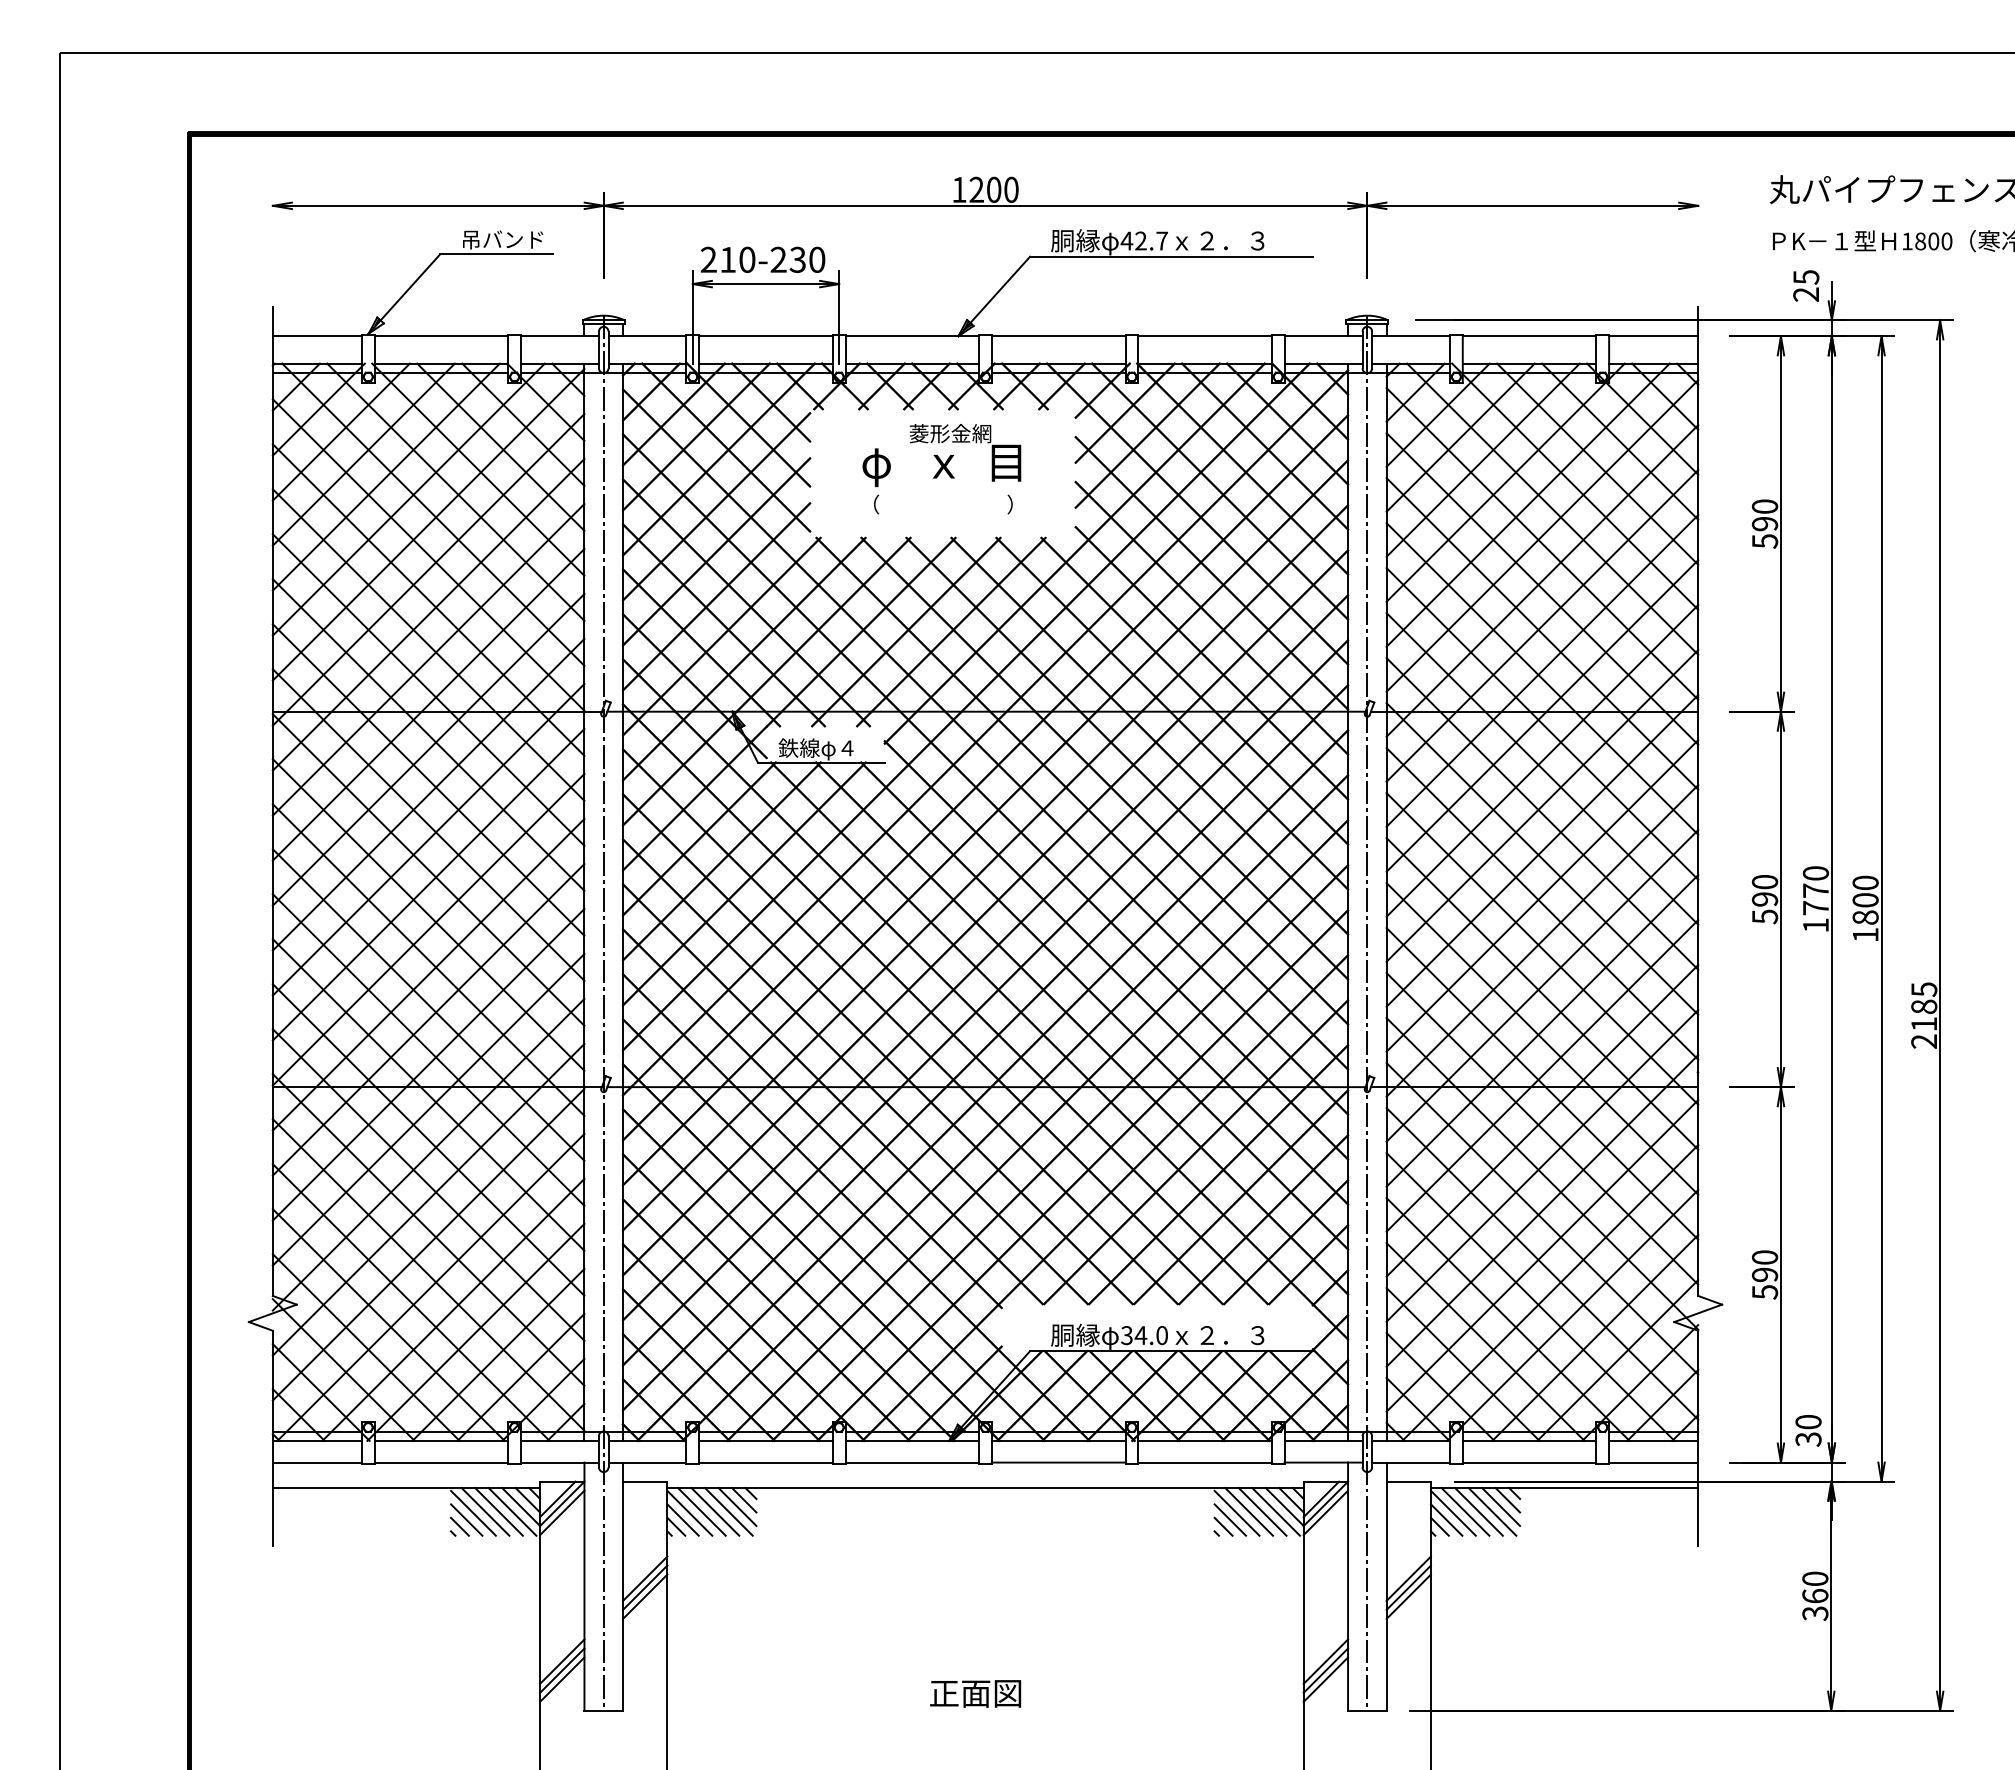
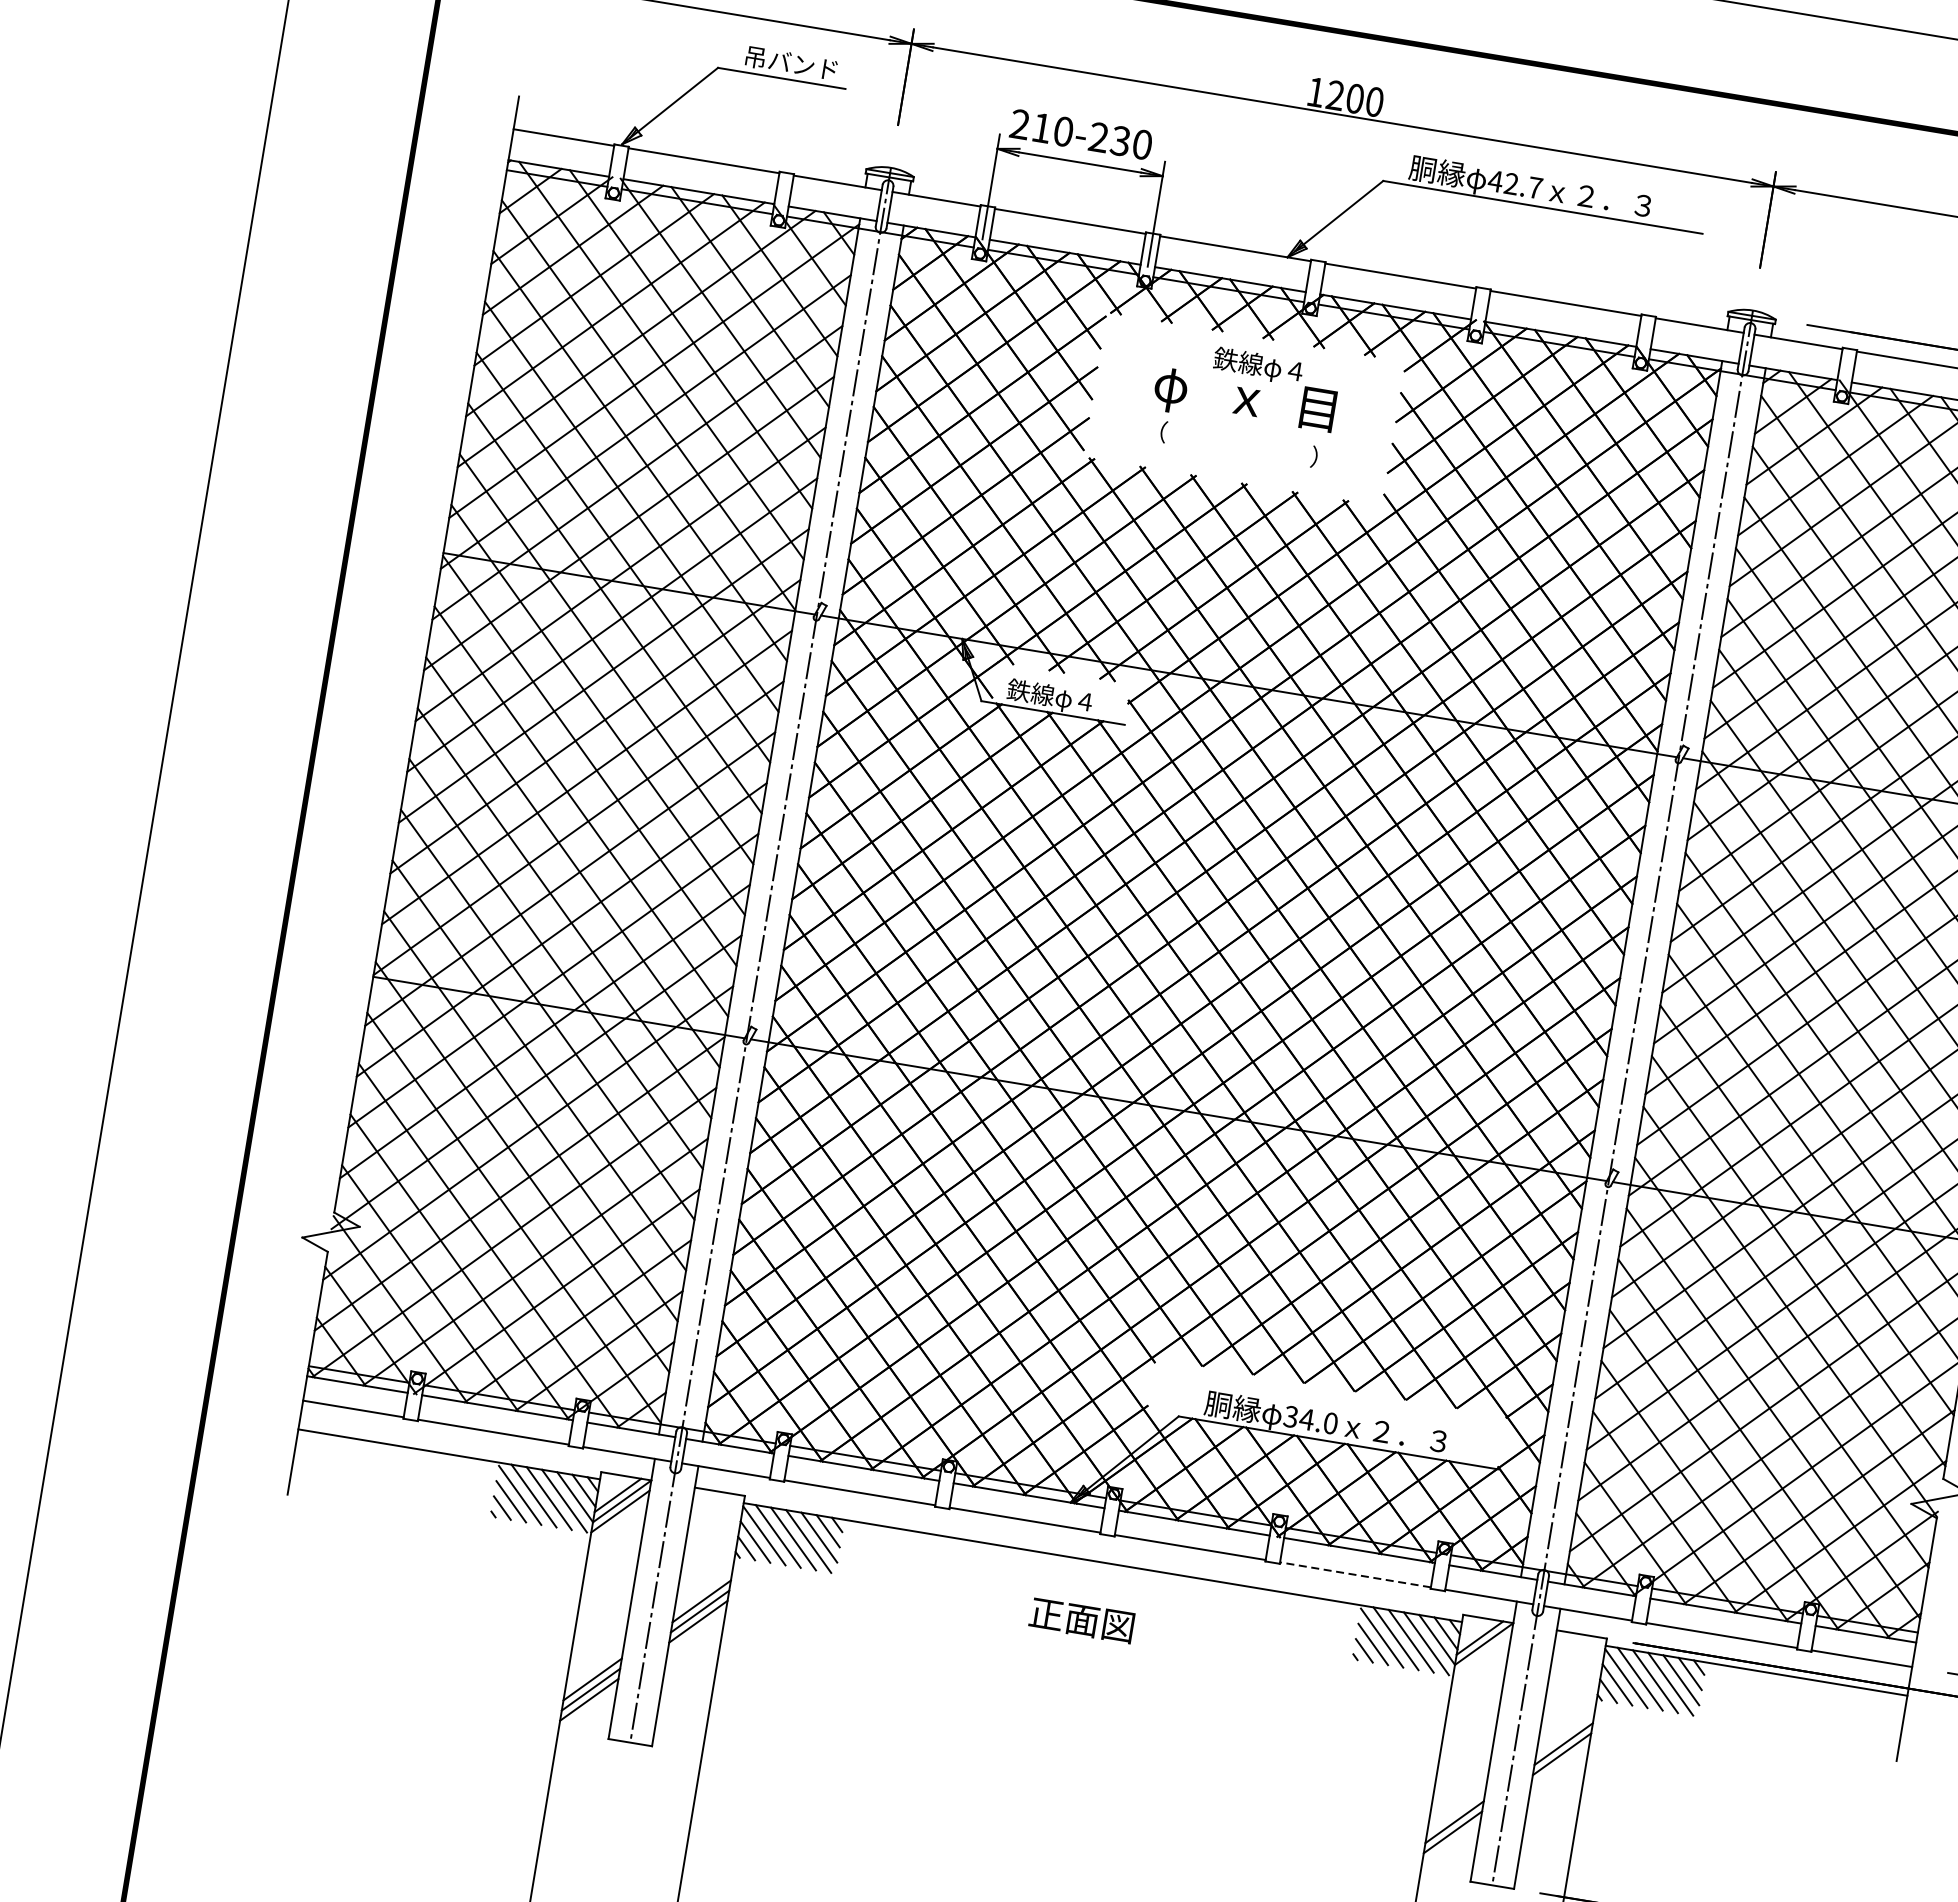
text: (950, 433) -> (1260, 365), 菱形金網 -> 鉄線φ４
line: (1205, 1462) -> (1355, 1574), solid -> dashed
line: (1325, 1512) -> (1482, 1653), removed
line: (1408, 1596) -> (1560, 1764), removed
line: (1325, 1679) -> (1450, 1842), removed
text: (975, 1693) -> (1081, 1619), moved

